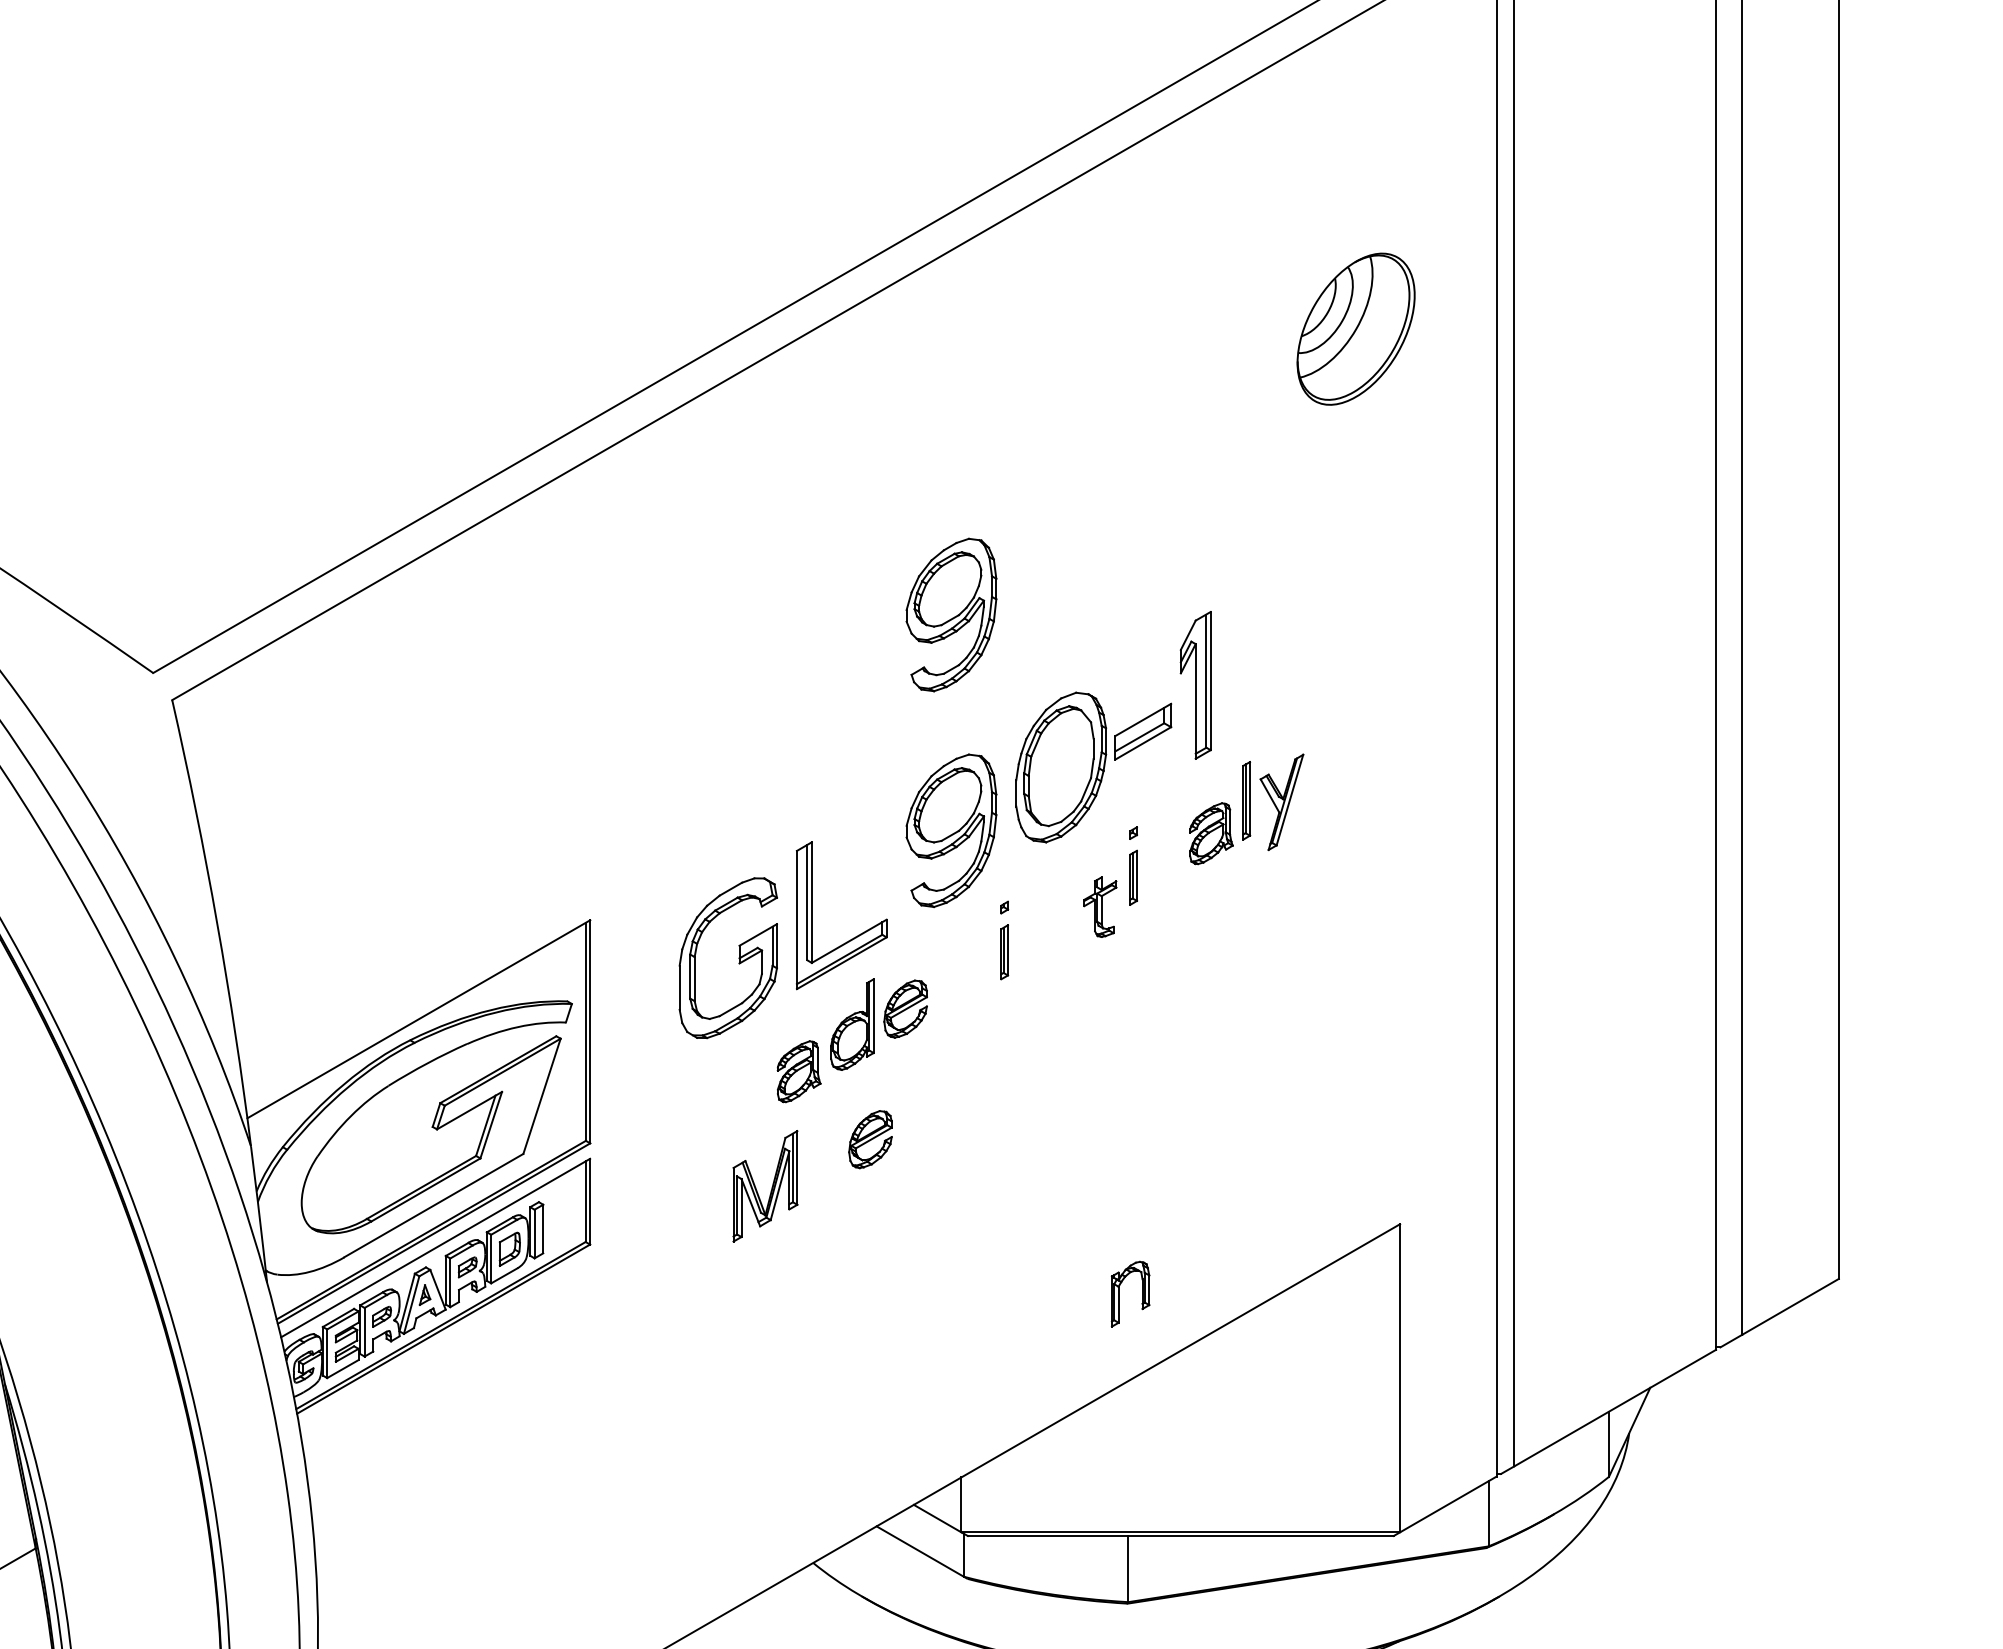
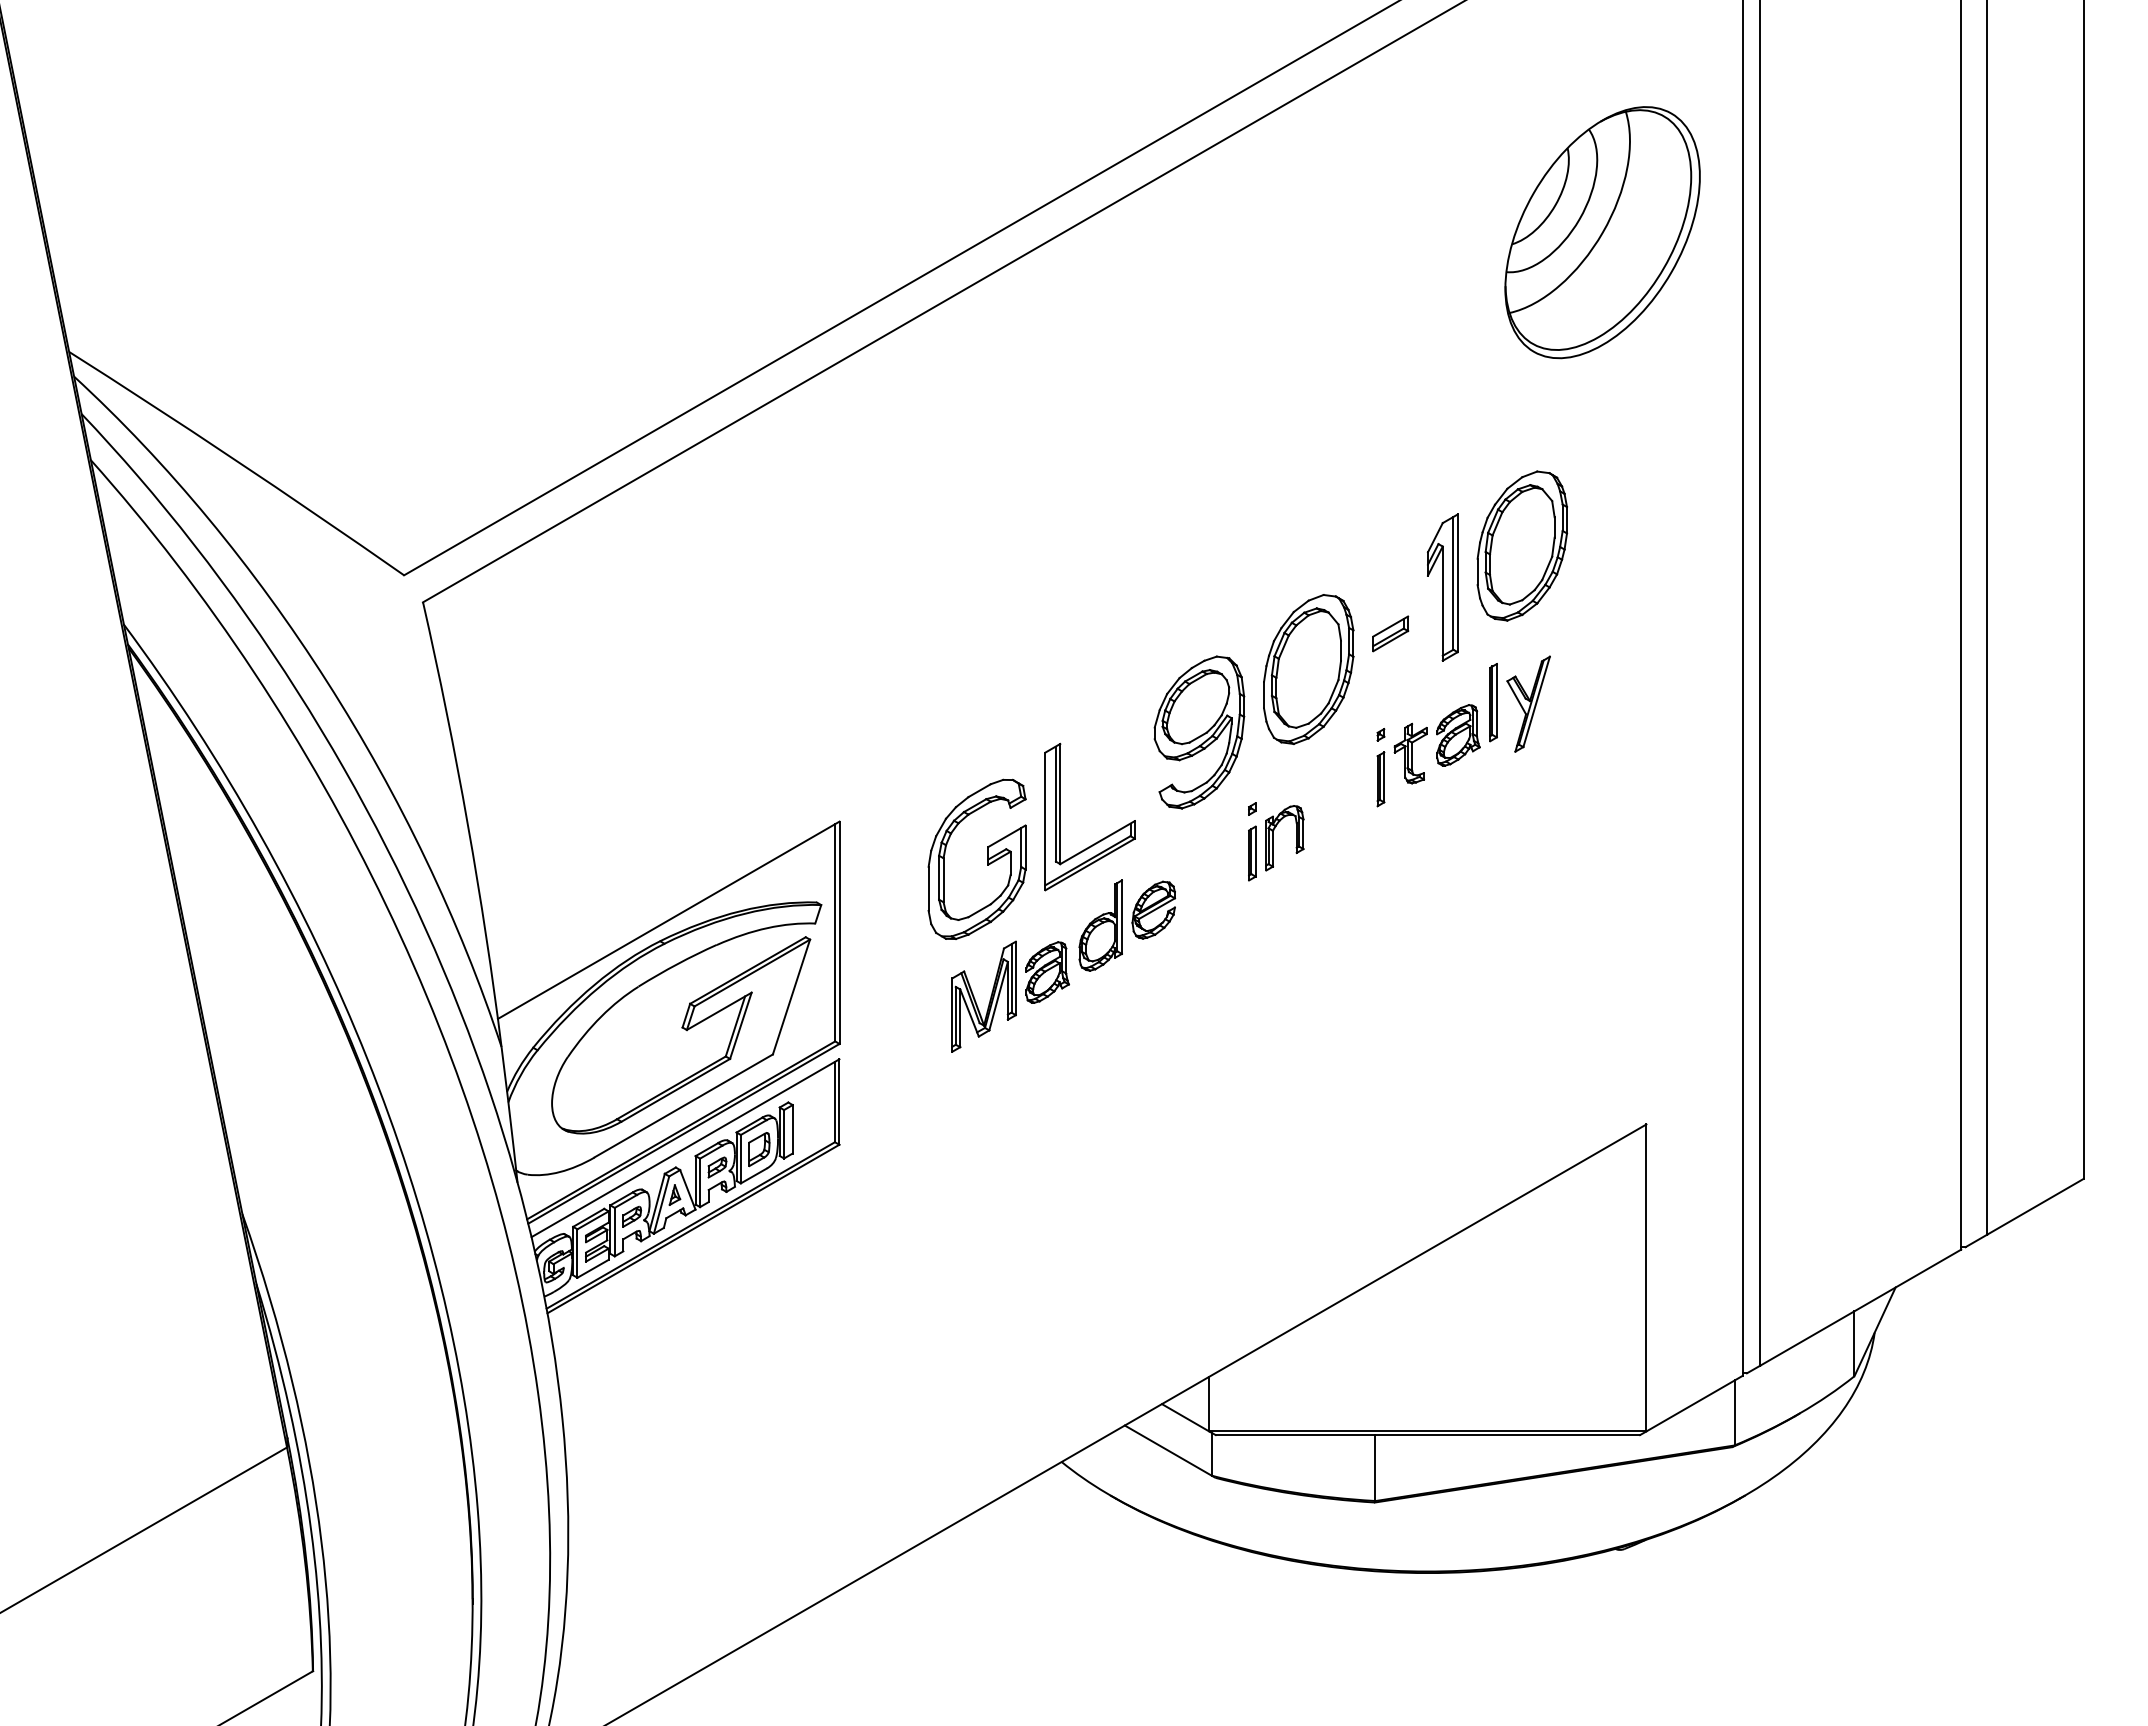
part: (1356, 328) -> (1602, 232), size x1.67
part: (951, 614) -> (1199, 517), removed
part: (1275, 643) -> (1522, 545), added
part: (1143, 731) -> (1390, 633), size x0.62
part: (1100, 907) -> (1410, 753), moved
part: (870, 1138) -> (1118, 1039), removed
part: (770, 1189) -> (989, 999), moved
part: (1119, 1294) -> (1273, 838), moved

